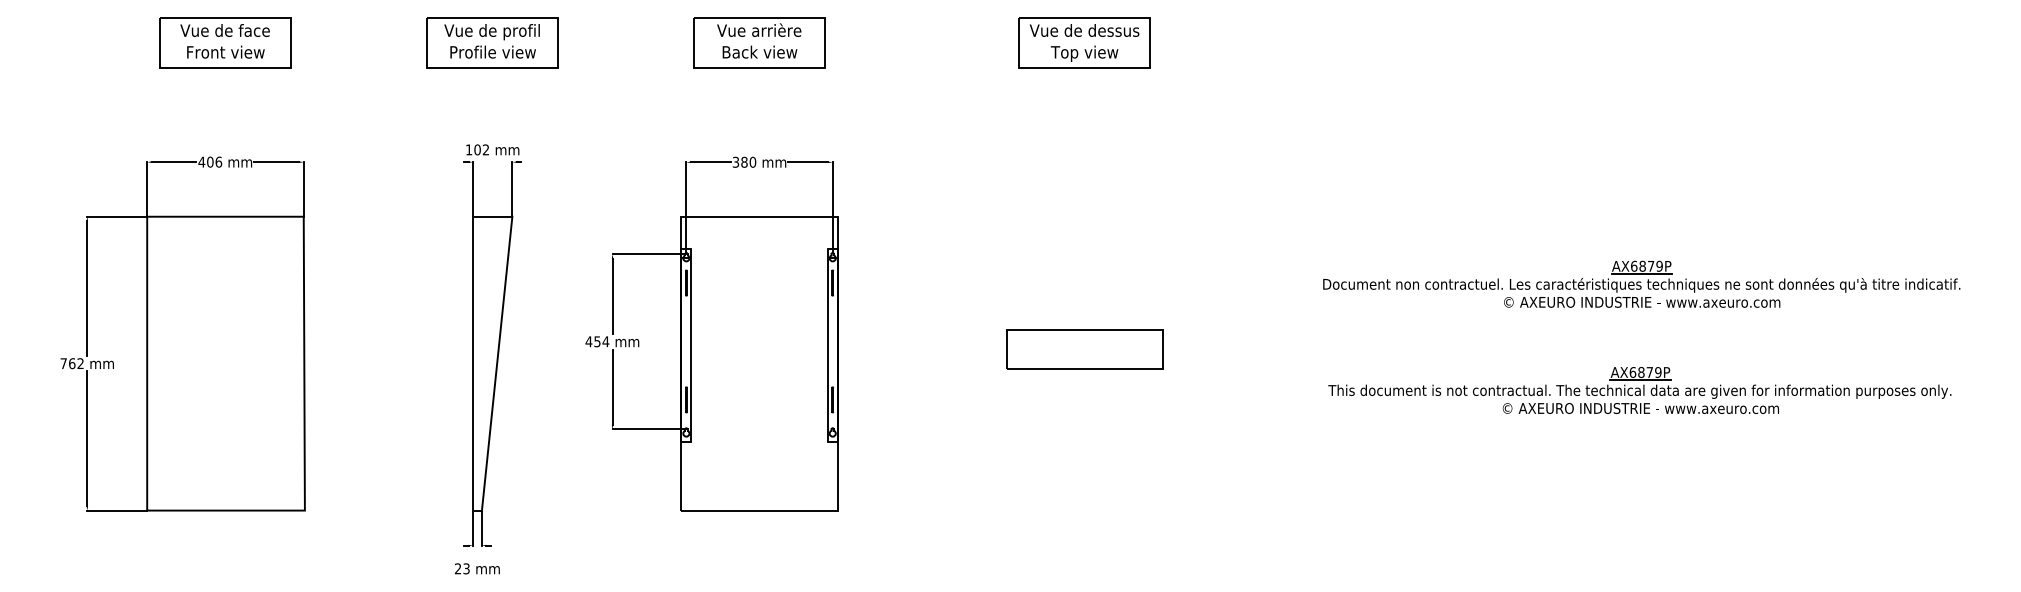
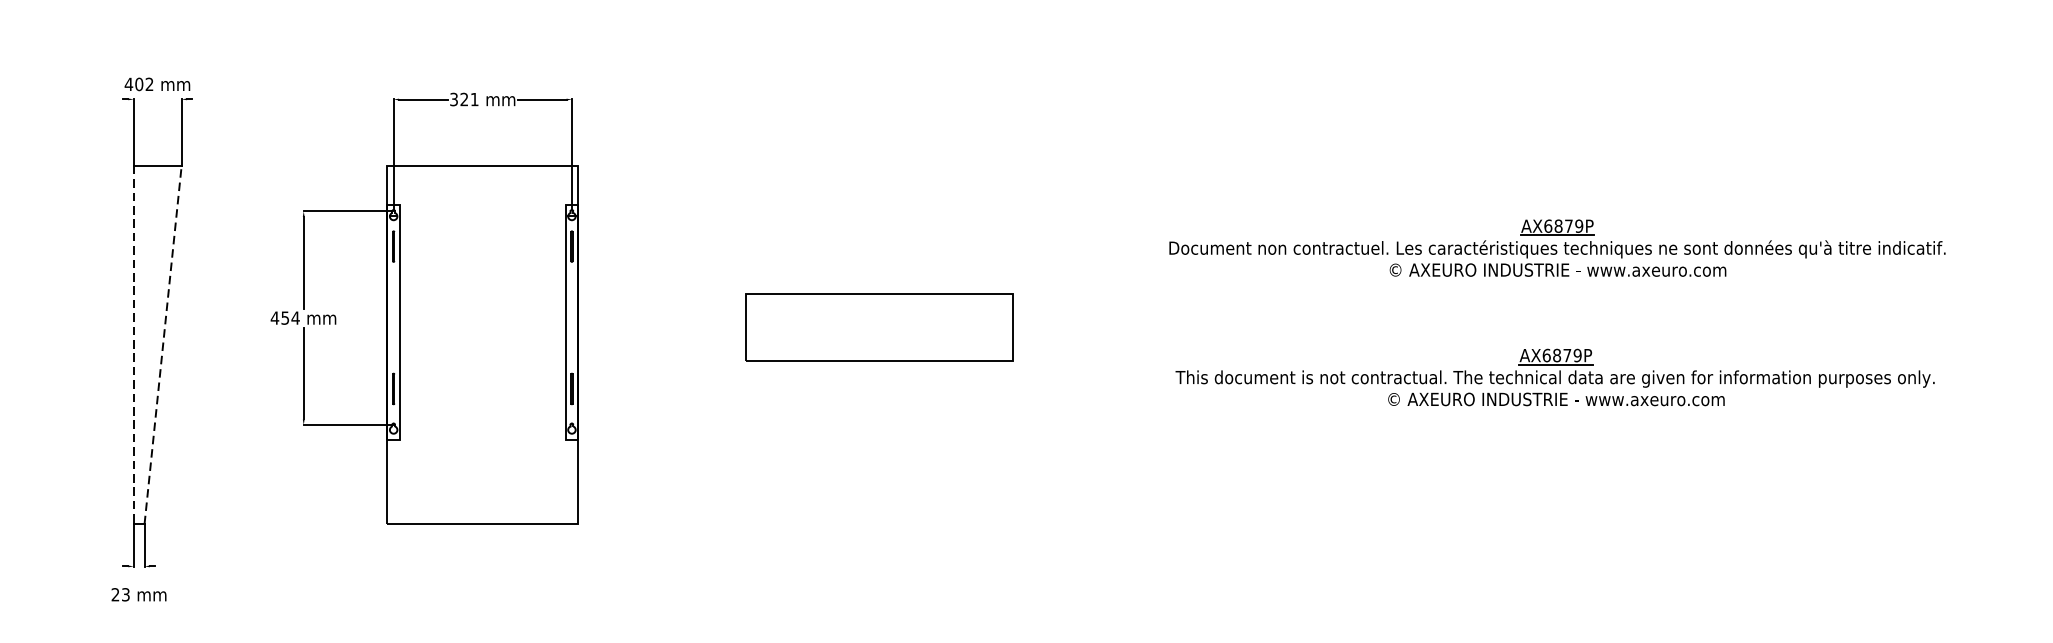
text: (468, 149) -> (128, 83), 102 -> 402
text: (748, 161) -> (469, 98), 380 -> 321
part: (1084, 349) -> (878, 327), size x1.4
line: (497, 363) -> (163, 344), solid -> dashed
line: (473, 364) -> (134, 345), solid -> dashed

